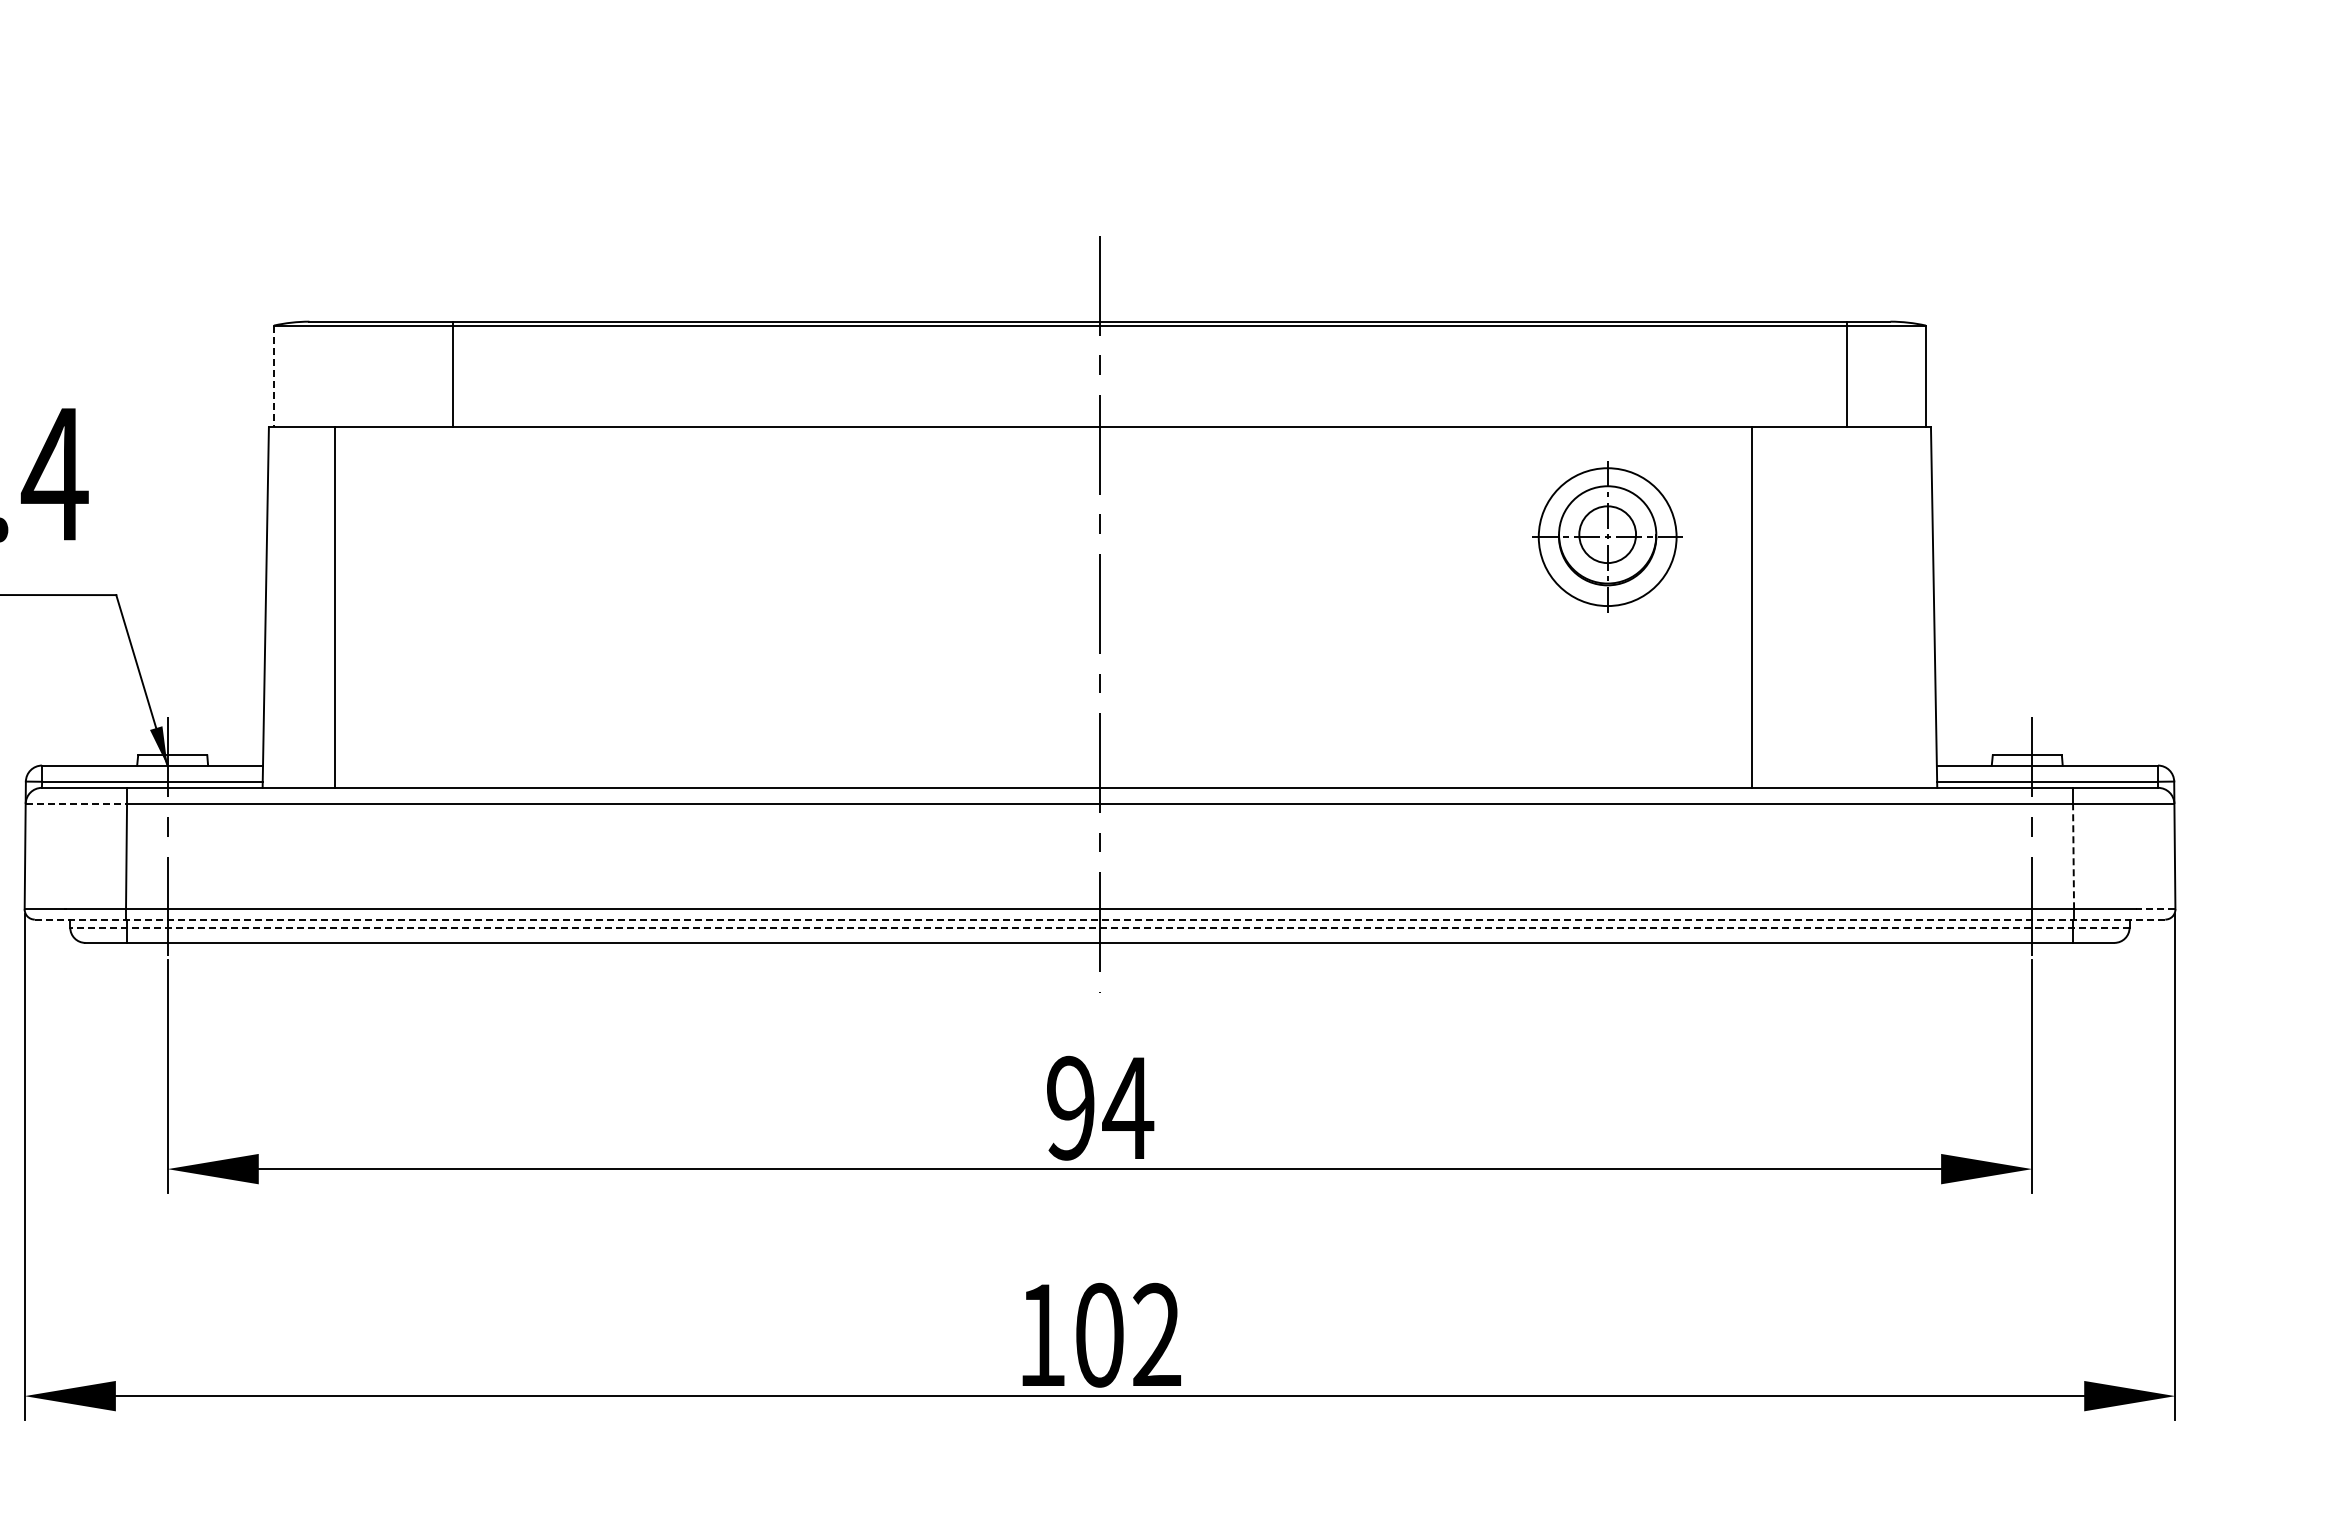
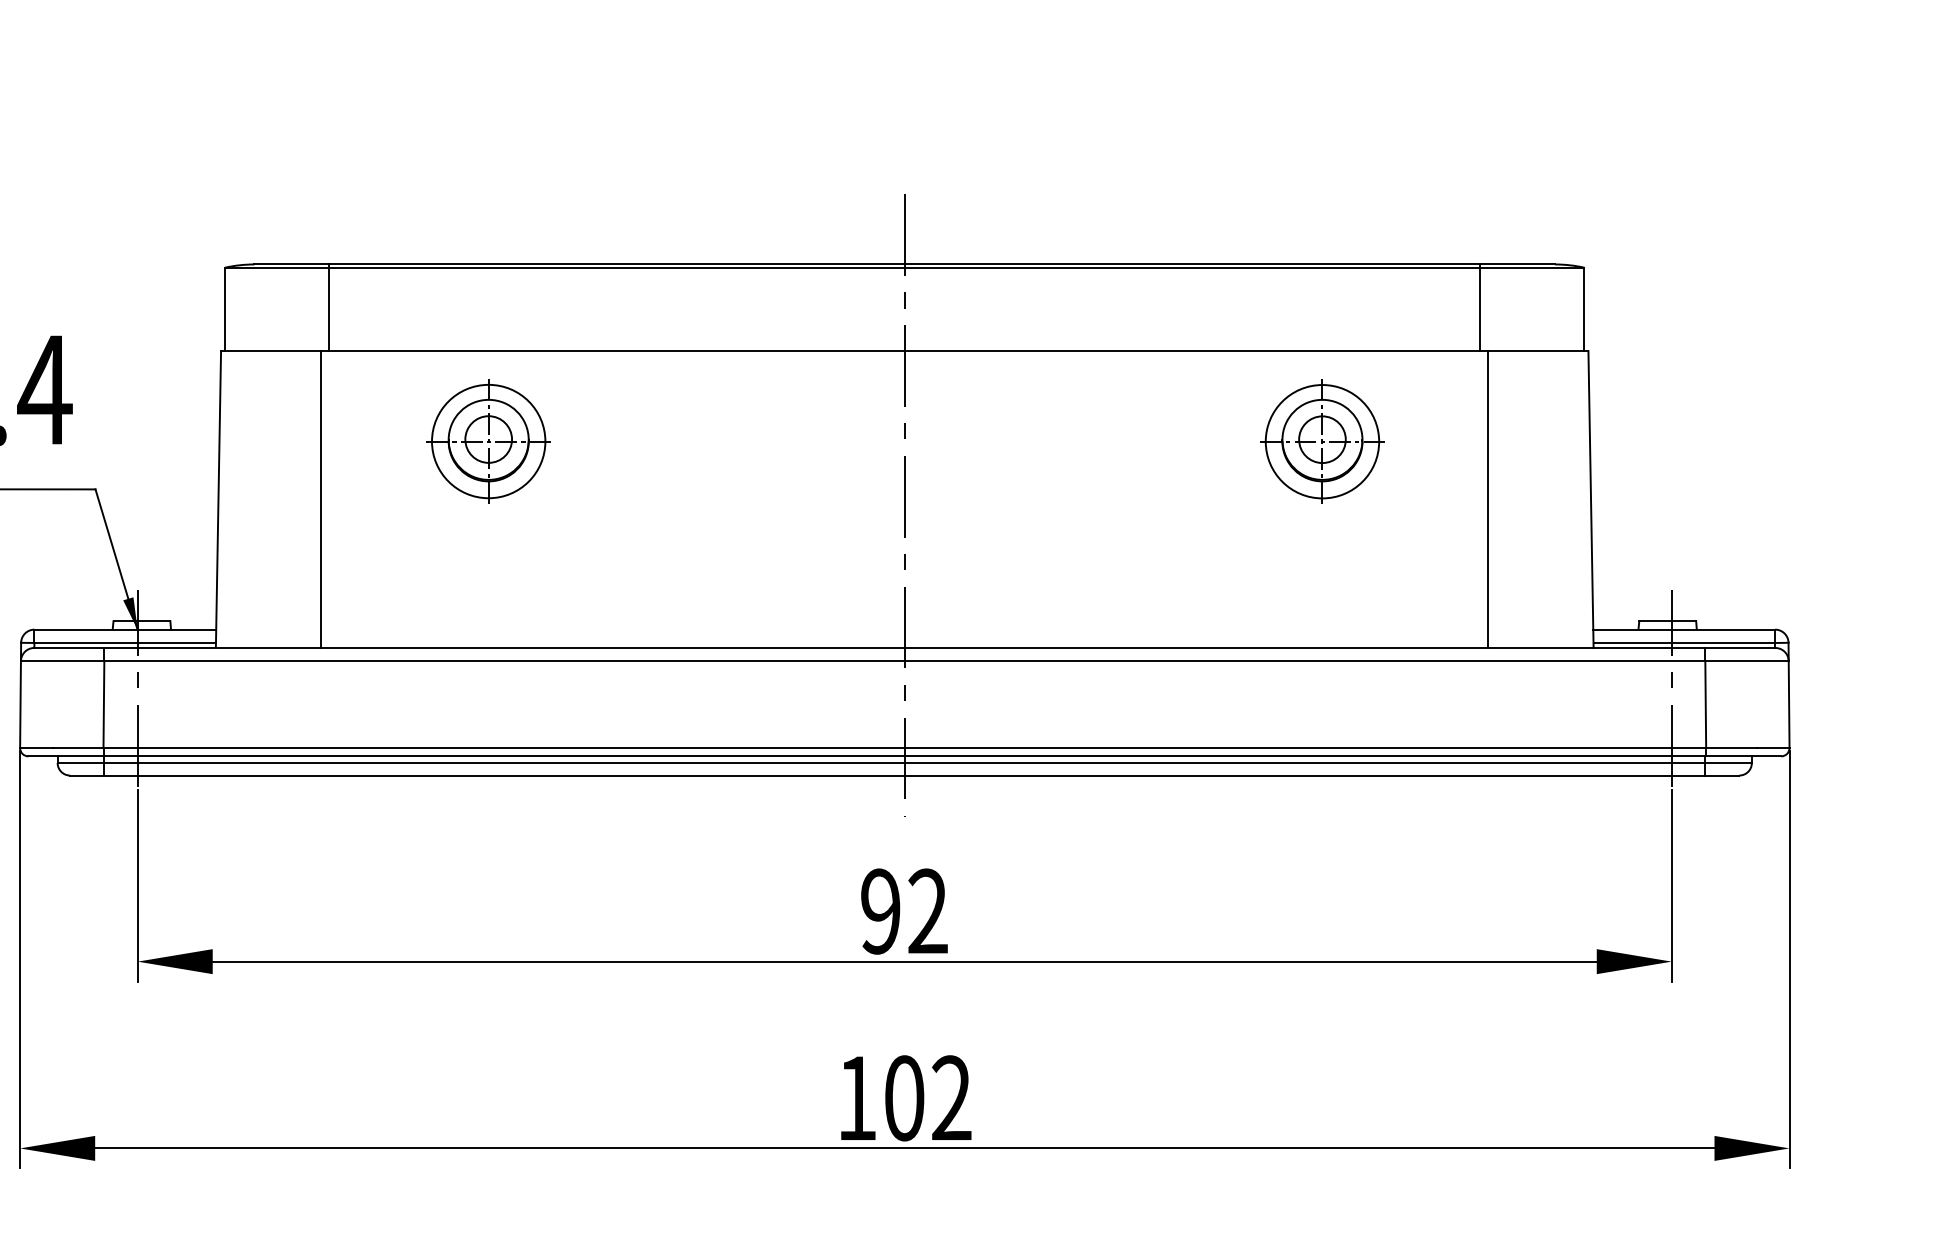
line: (452, 374) -> (329, 307), moved
line: (1847, 374) -> (1480, 307), moved
line: (273, 376) -> (224, 309), dashed -> solid
part: (593, 536) -> (488, 441), added
line: (334, 607) -> (321, 499), moved
line: (1752, 607) -> (1488, 499), moved
line: (76, 803) -> (62, 660), dashed -> solid
line: (2073, 856) -> (1705, 704), dashed -> solid
line: (2155, 909) -> (1773, 748), dashed -> solid
line: (1099, 919) -> (904, 756), dashed -> solid
line: (1099, 927) -> (904, 762), dashed -> solid
text: (1128, 1106) -> (928, 910), 94 -> 92

